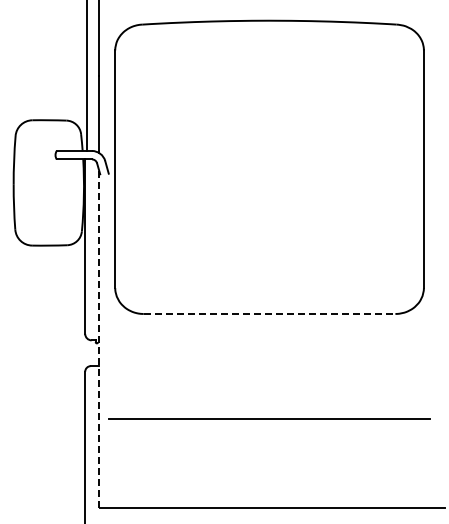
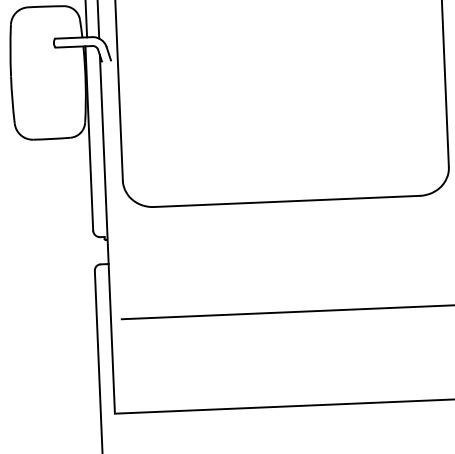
line: (269, 313) -> (286, 200), dashed -> solid
line: (98, 338) -> (107, 234), dashed -> solid

